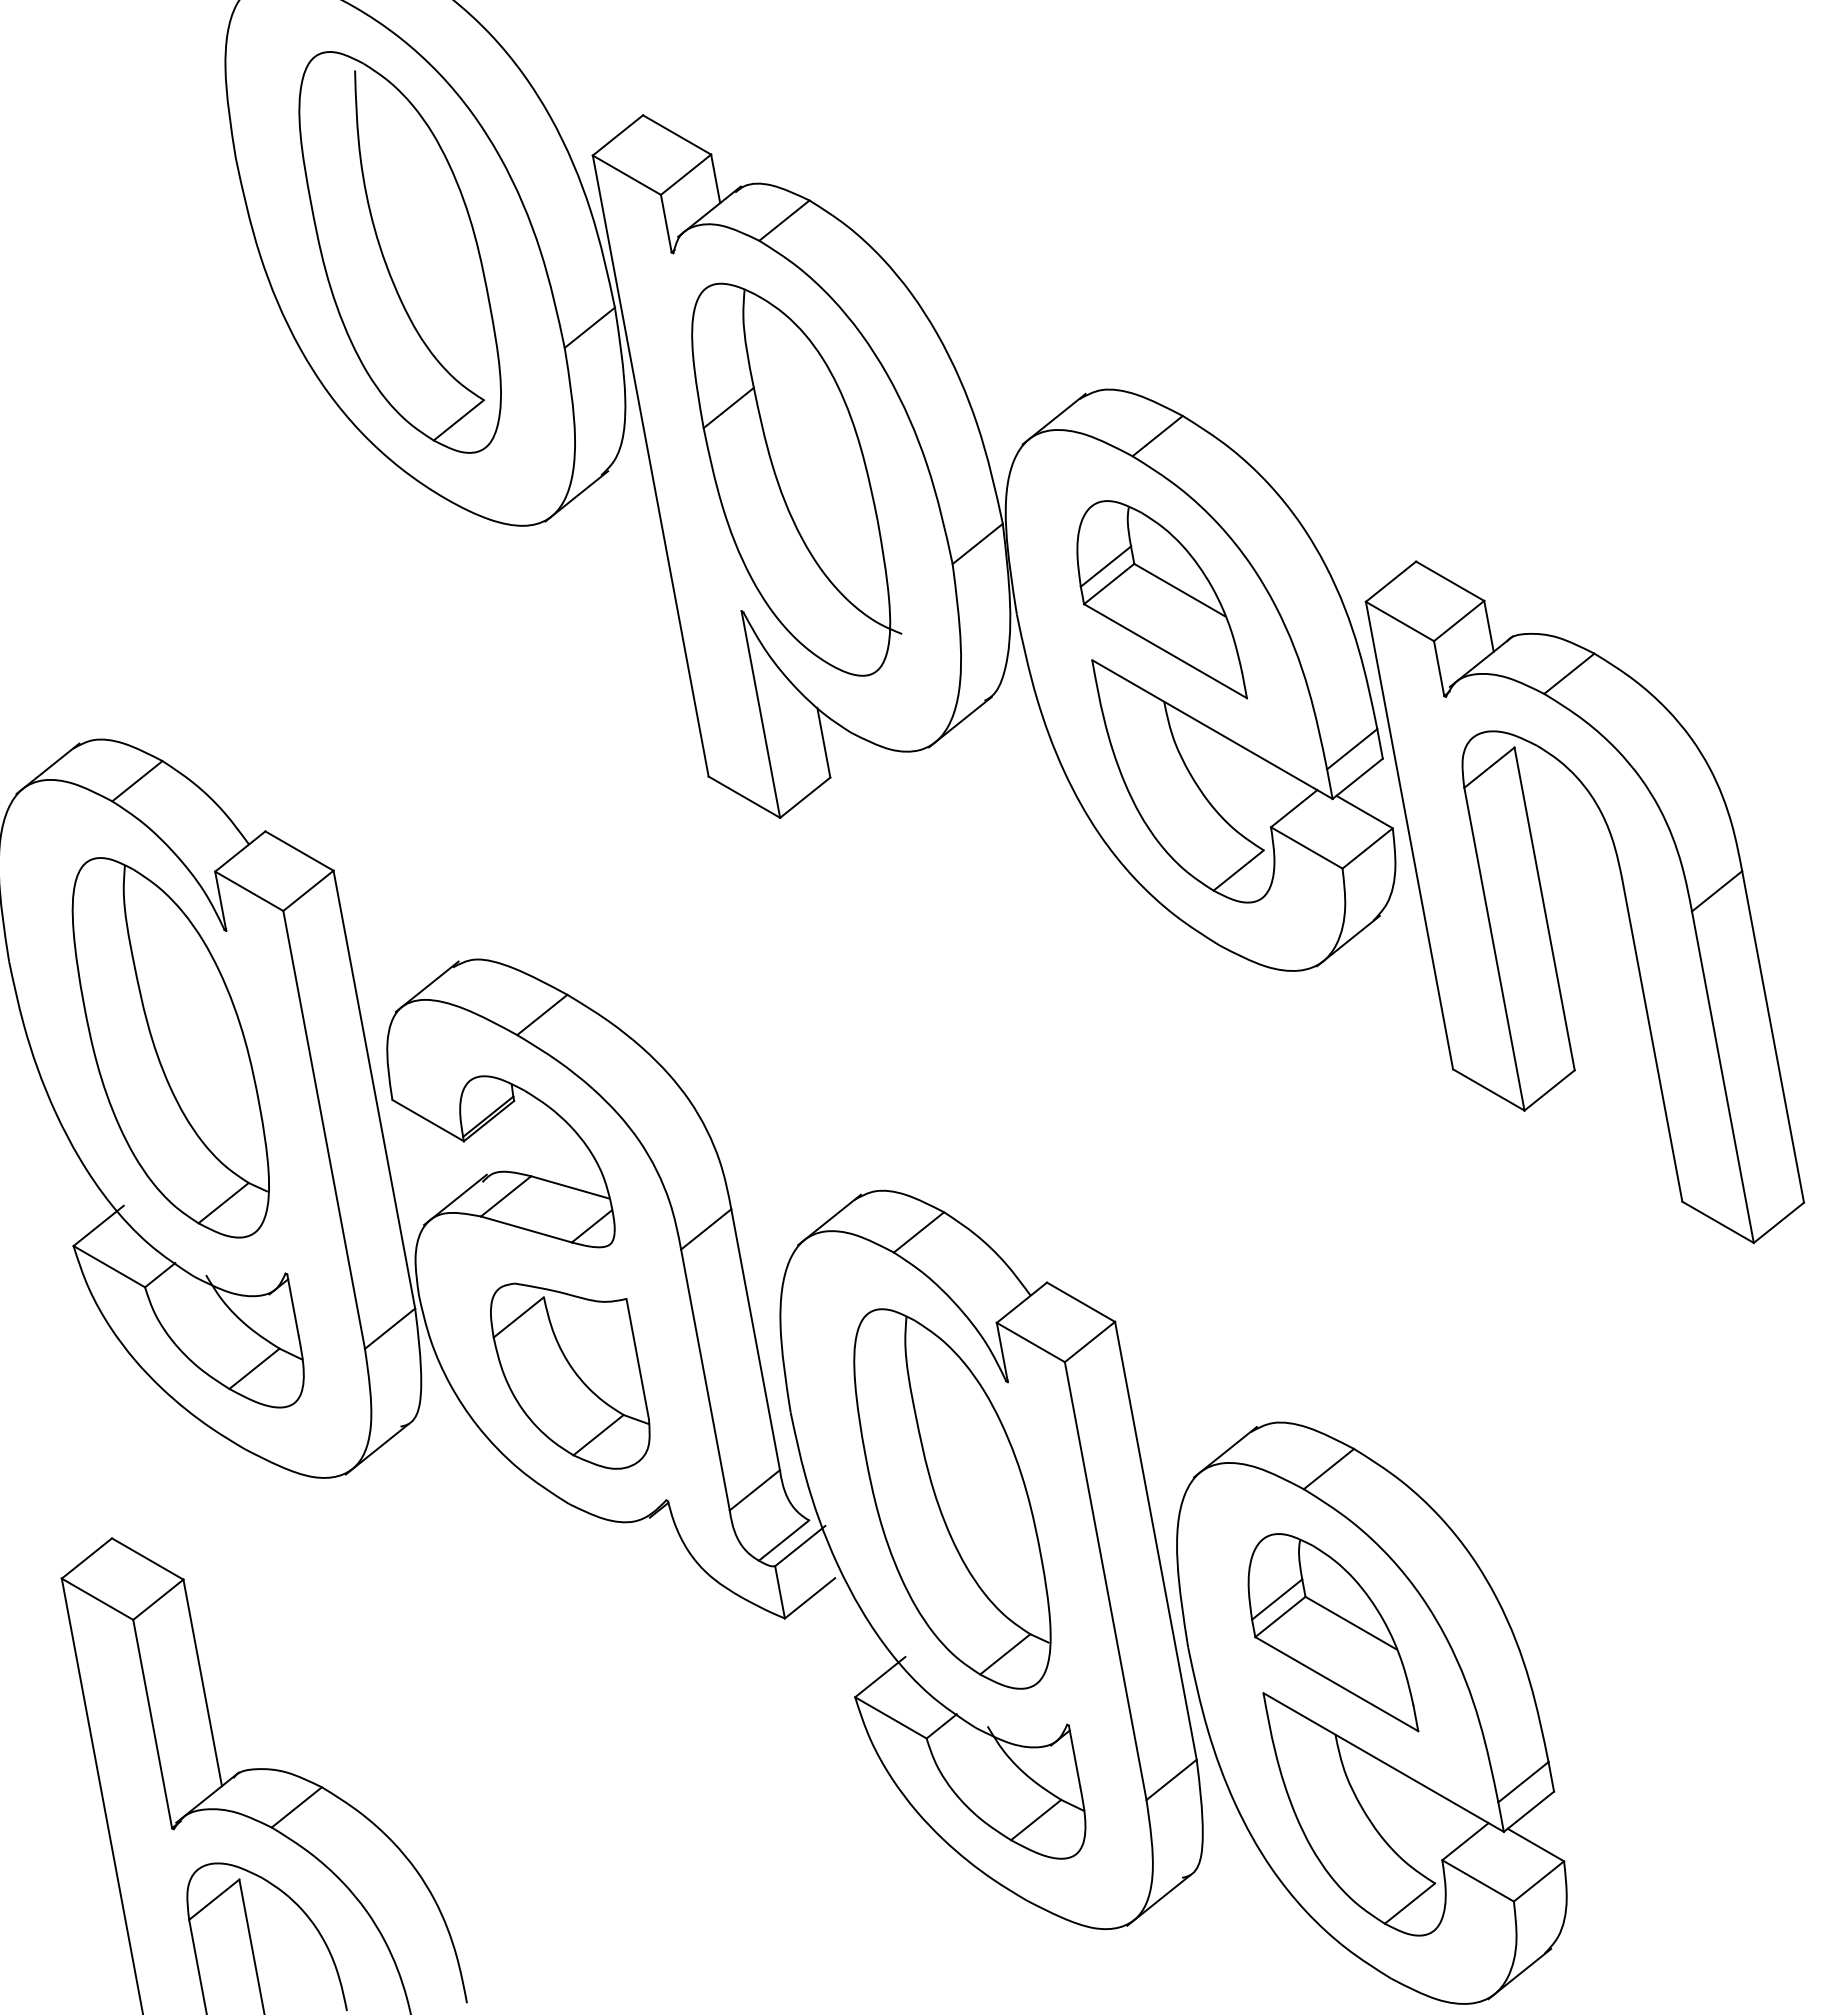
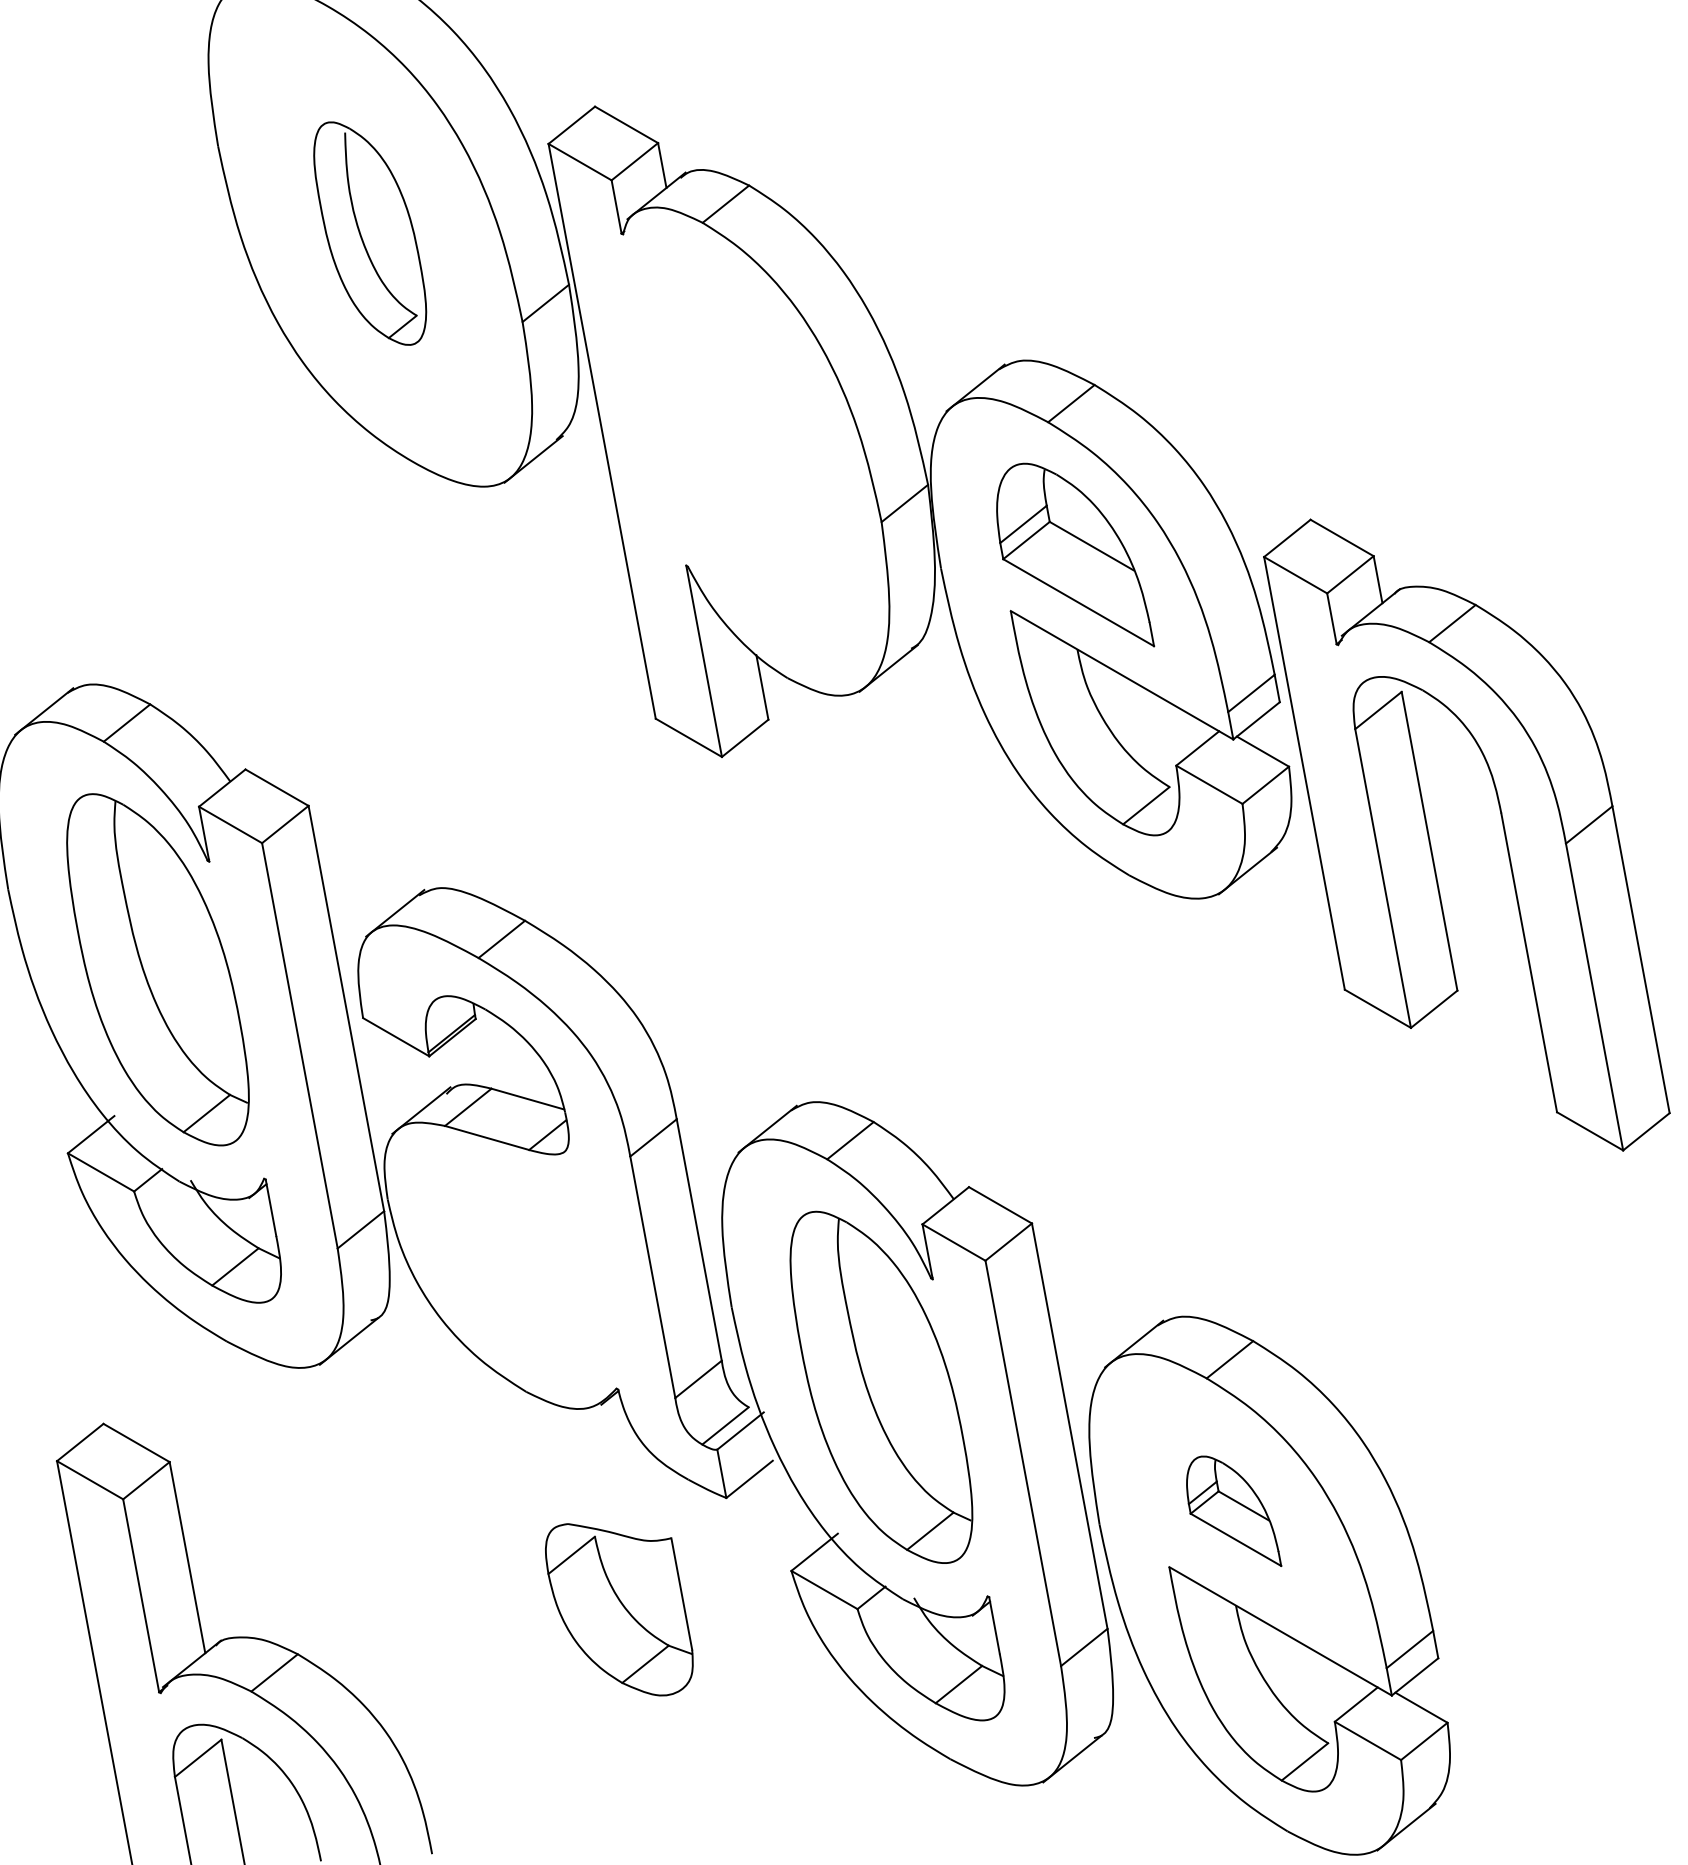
part: (399, 252) -> (369, 233), size x0.6
part: (796, 479) -> (737, 443), removed
part: (570, 1375) -> (619, 1609), moved
part: (1333, 1632) -> (1234, 1511), size x0.6

